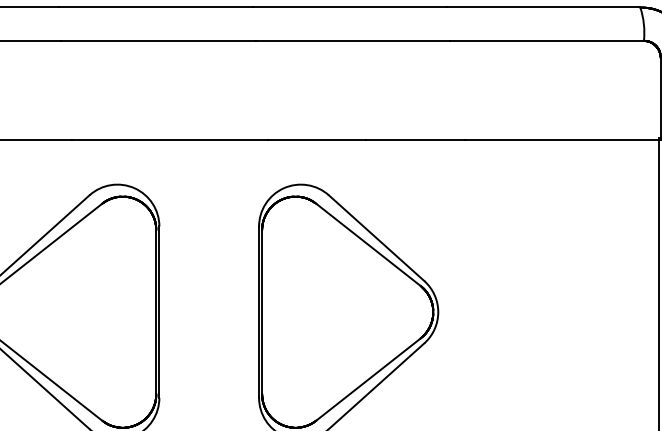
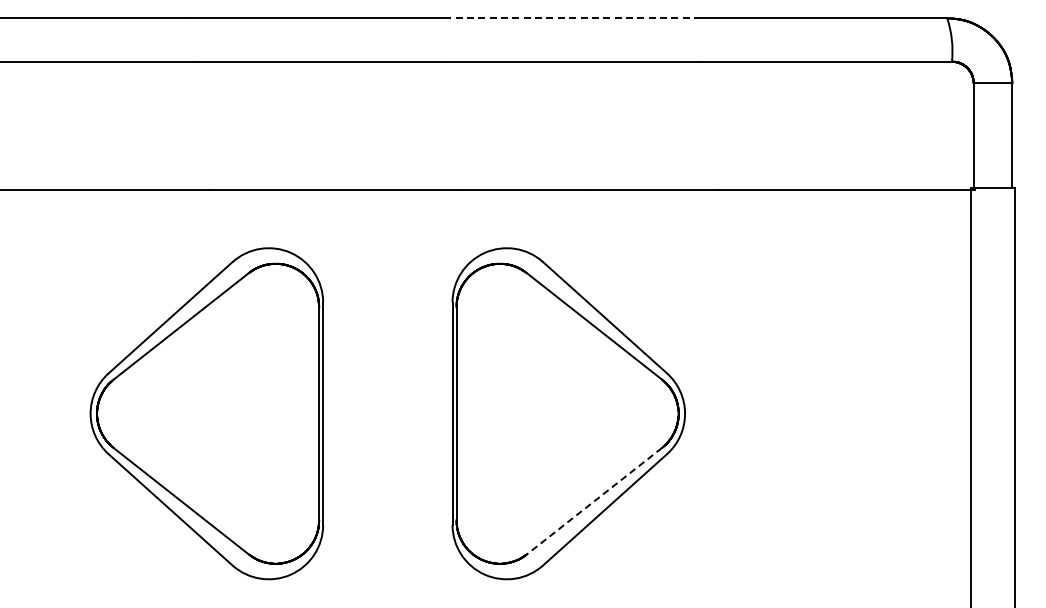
line: (349, 7) -> (570, 18), solid -> dashed
line: (368, 379) -> (594, 501), solid -> dashed

